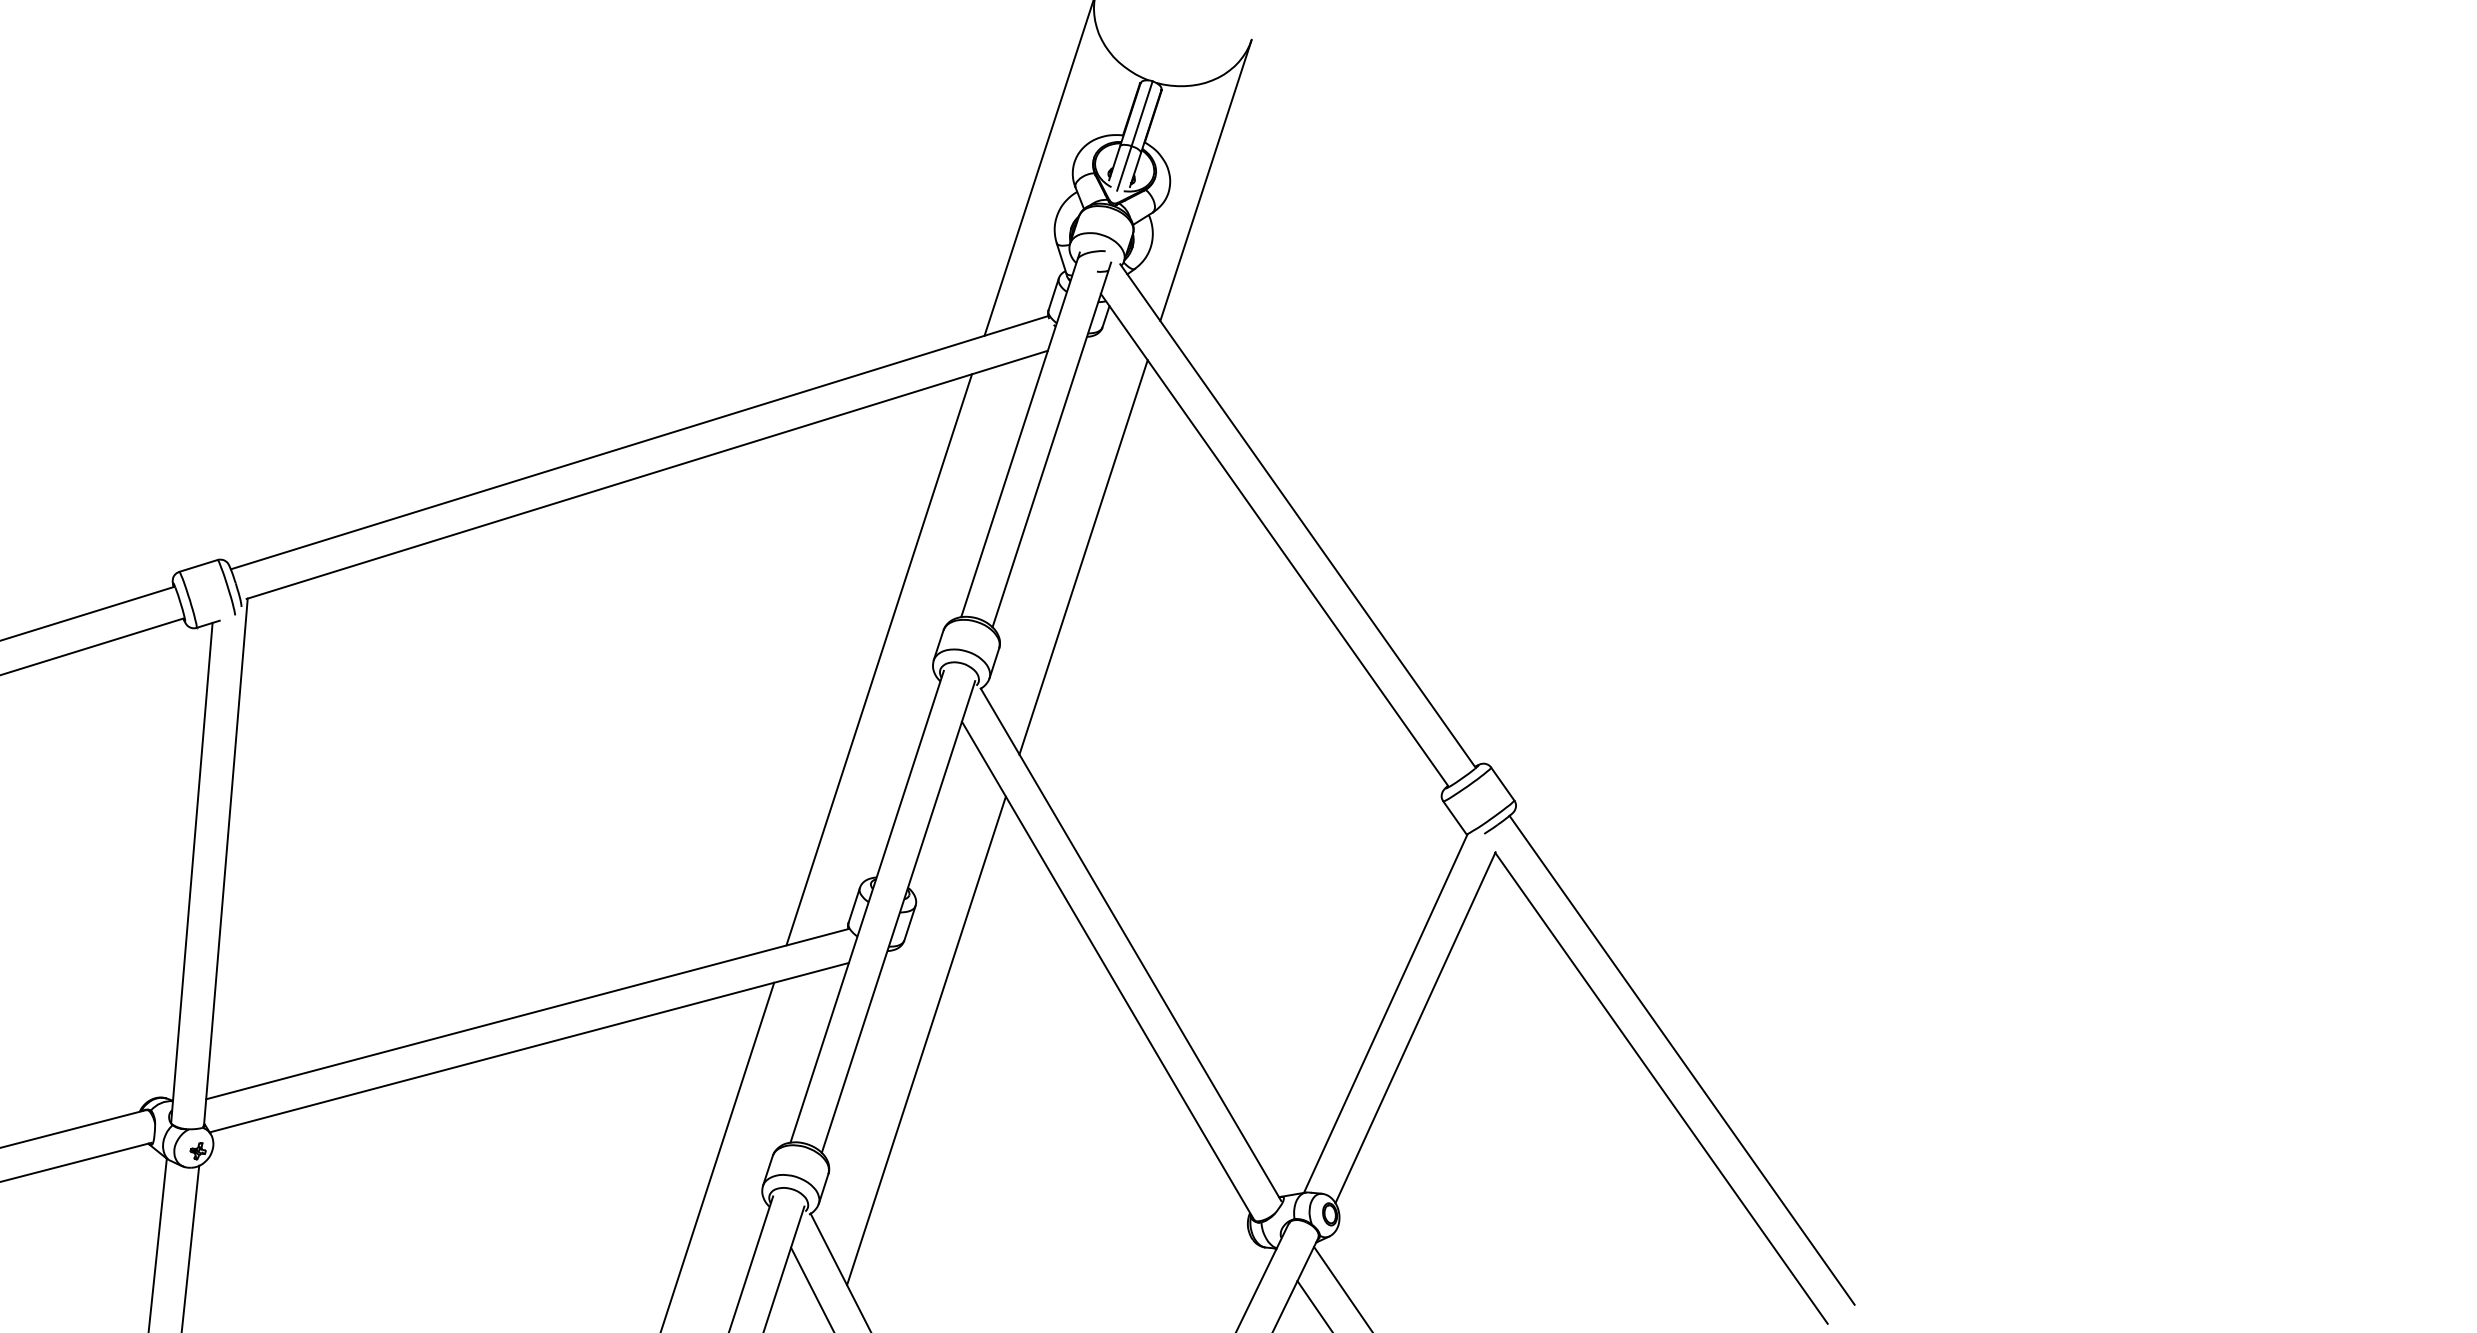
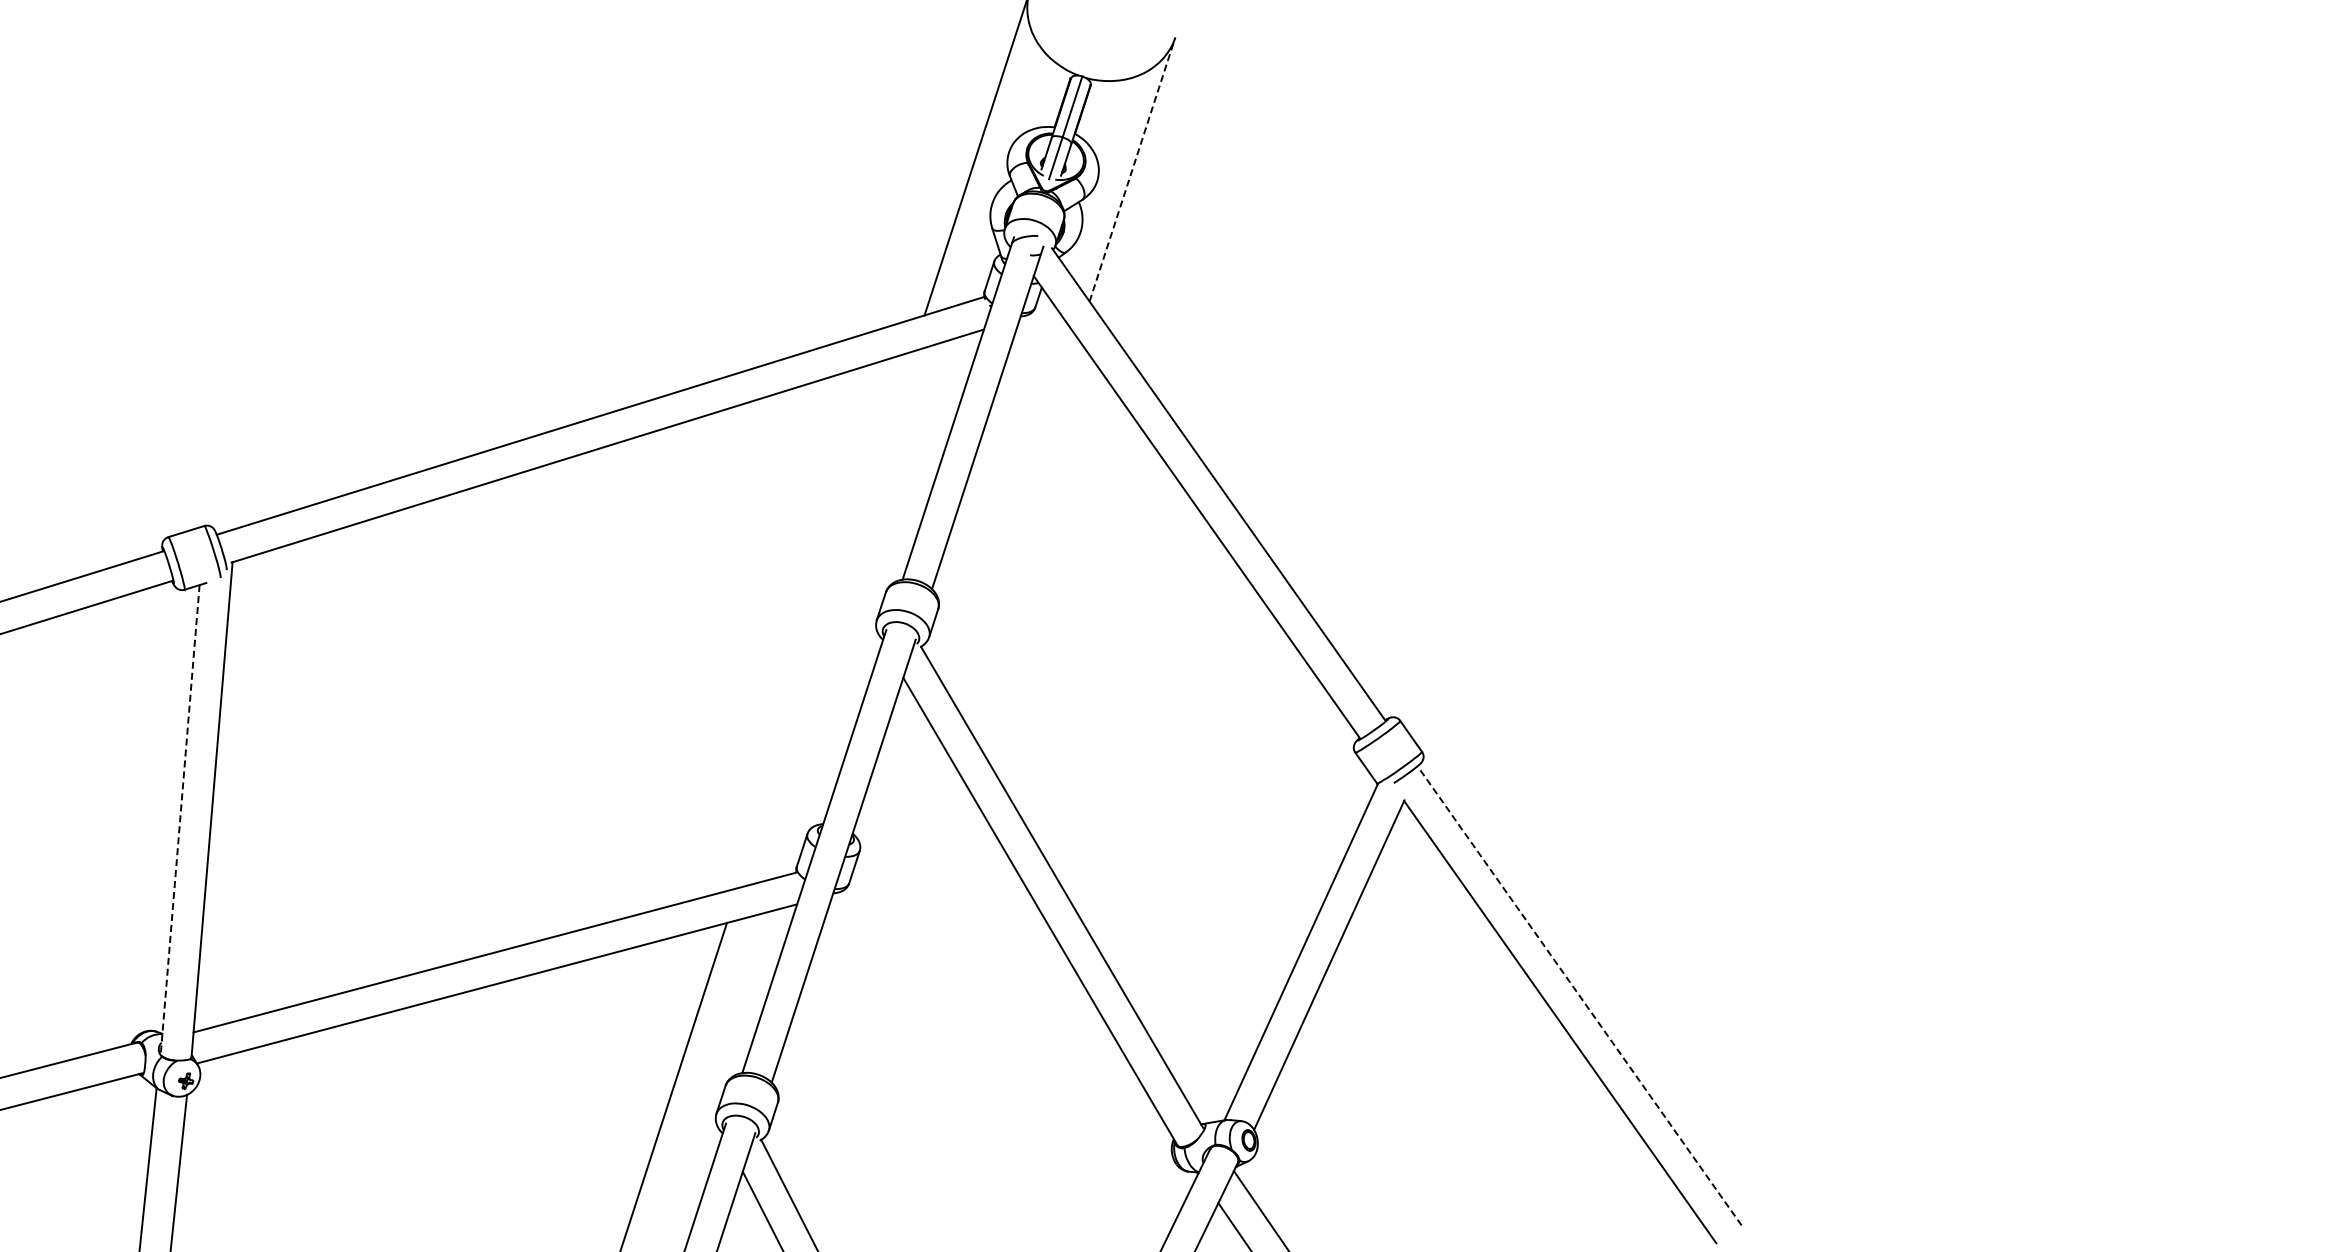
line: (1206, 180) -> (1132, 169), solid -> dashed
line: (1083, 557) -> (1017, 523), removed
line: (879, 659) -> (825, 619), removed
line: (192, 872) -> (180, 819), solid -> dashed
line: (925, 1040) -> (869, 977), removed
line: (1682, 1059) -> (1579, 995), solid -> dashed

